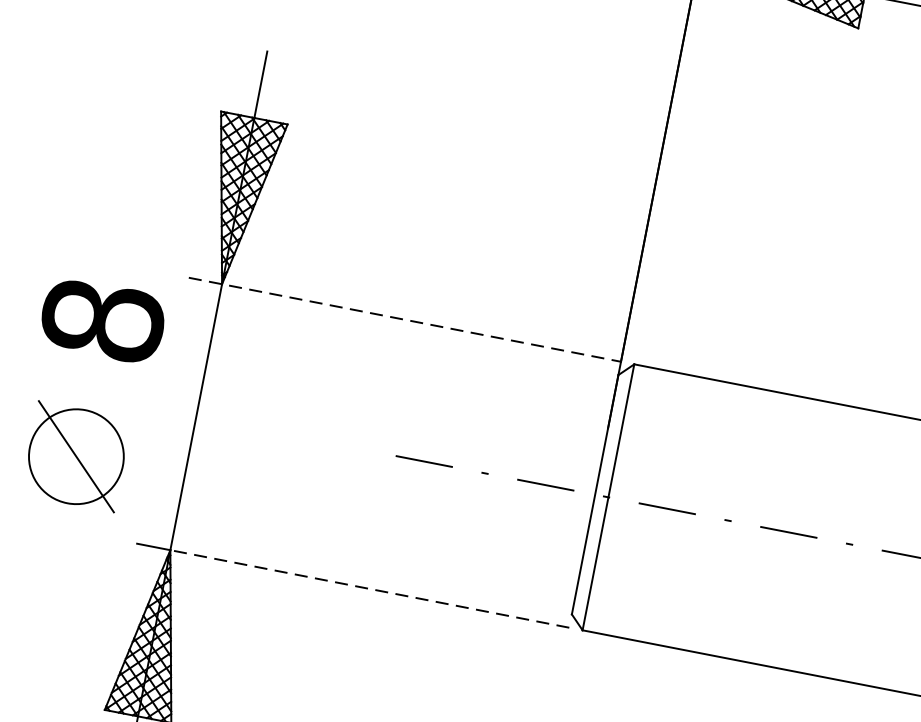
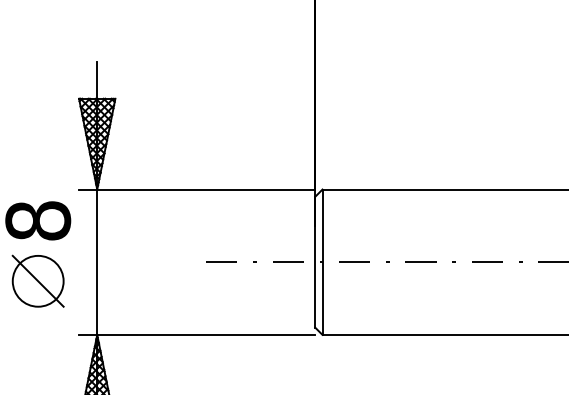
line: (405, 319) -> (197, 189), dashed -> solid
part: (75, 455) -> (37, 280), moved
line: (370, 588) -> (206, 334), dashed -> solid

